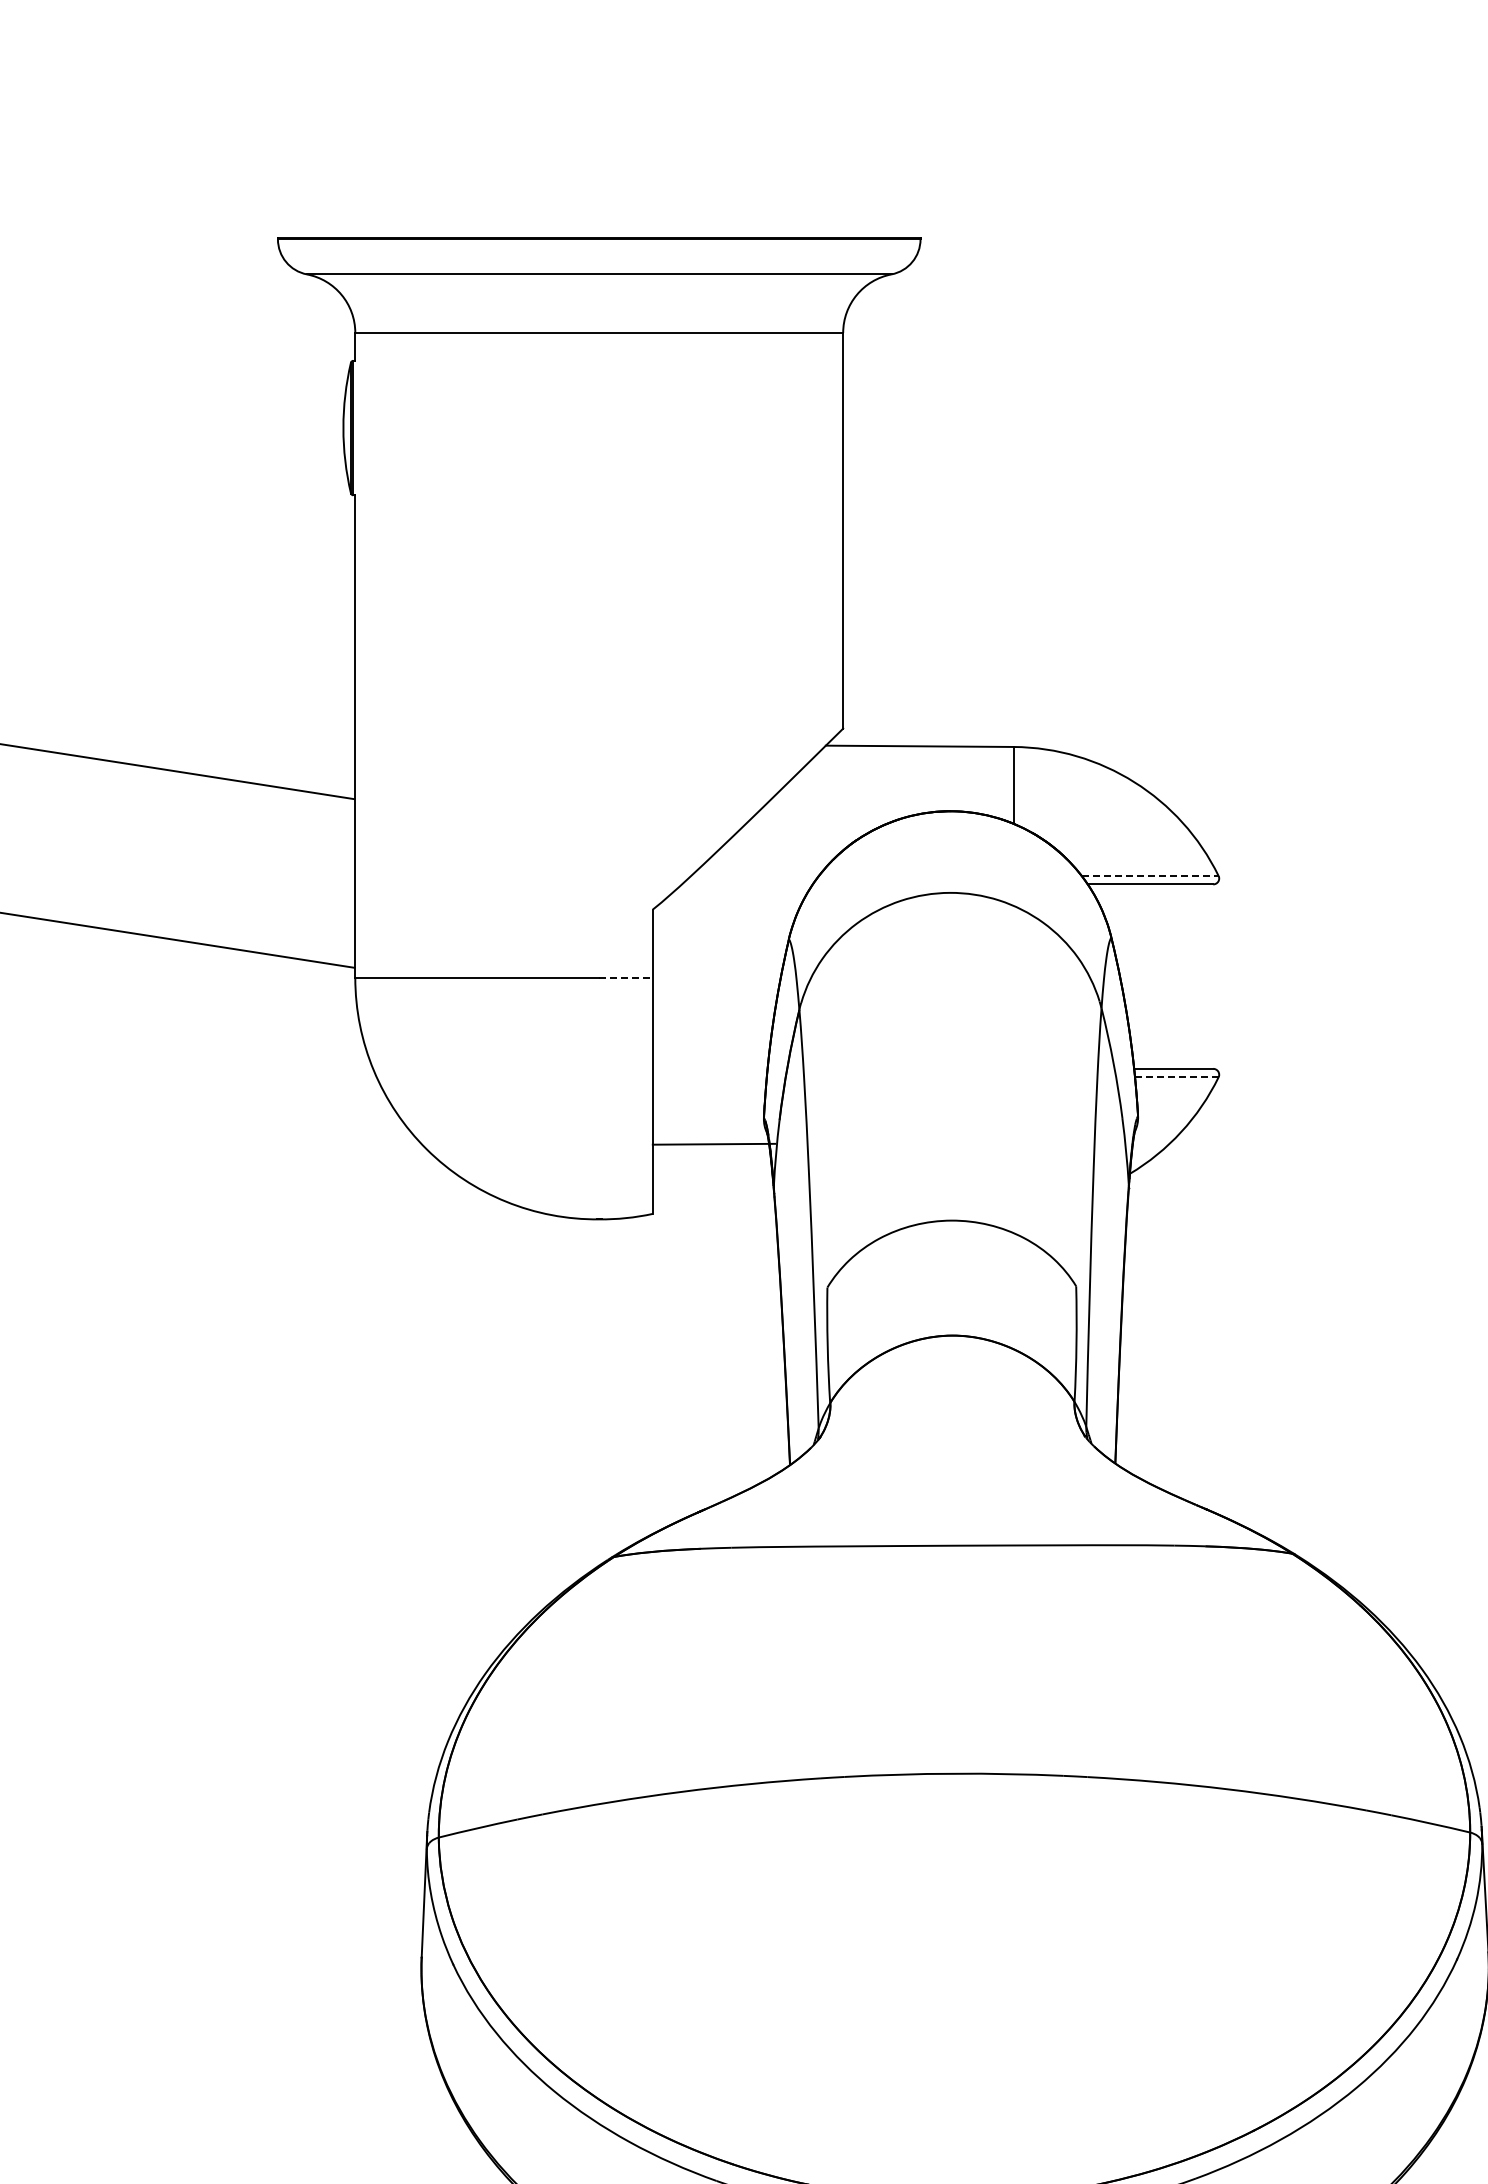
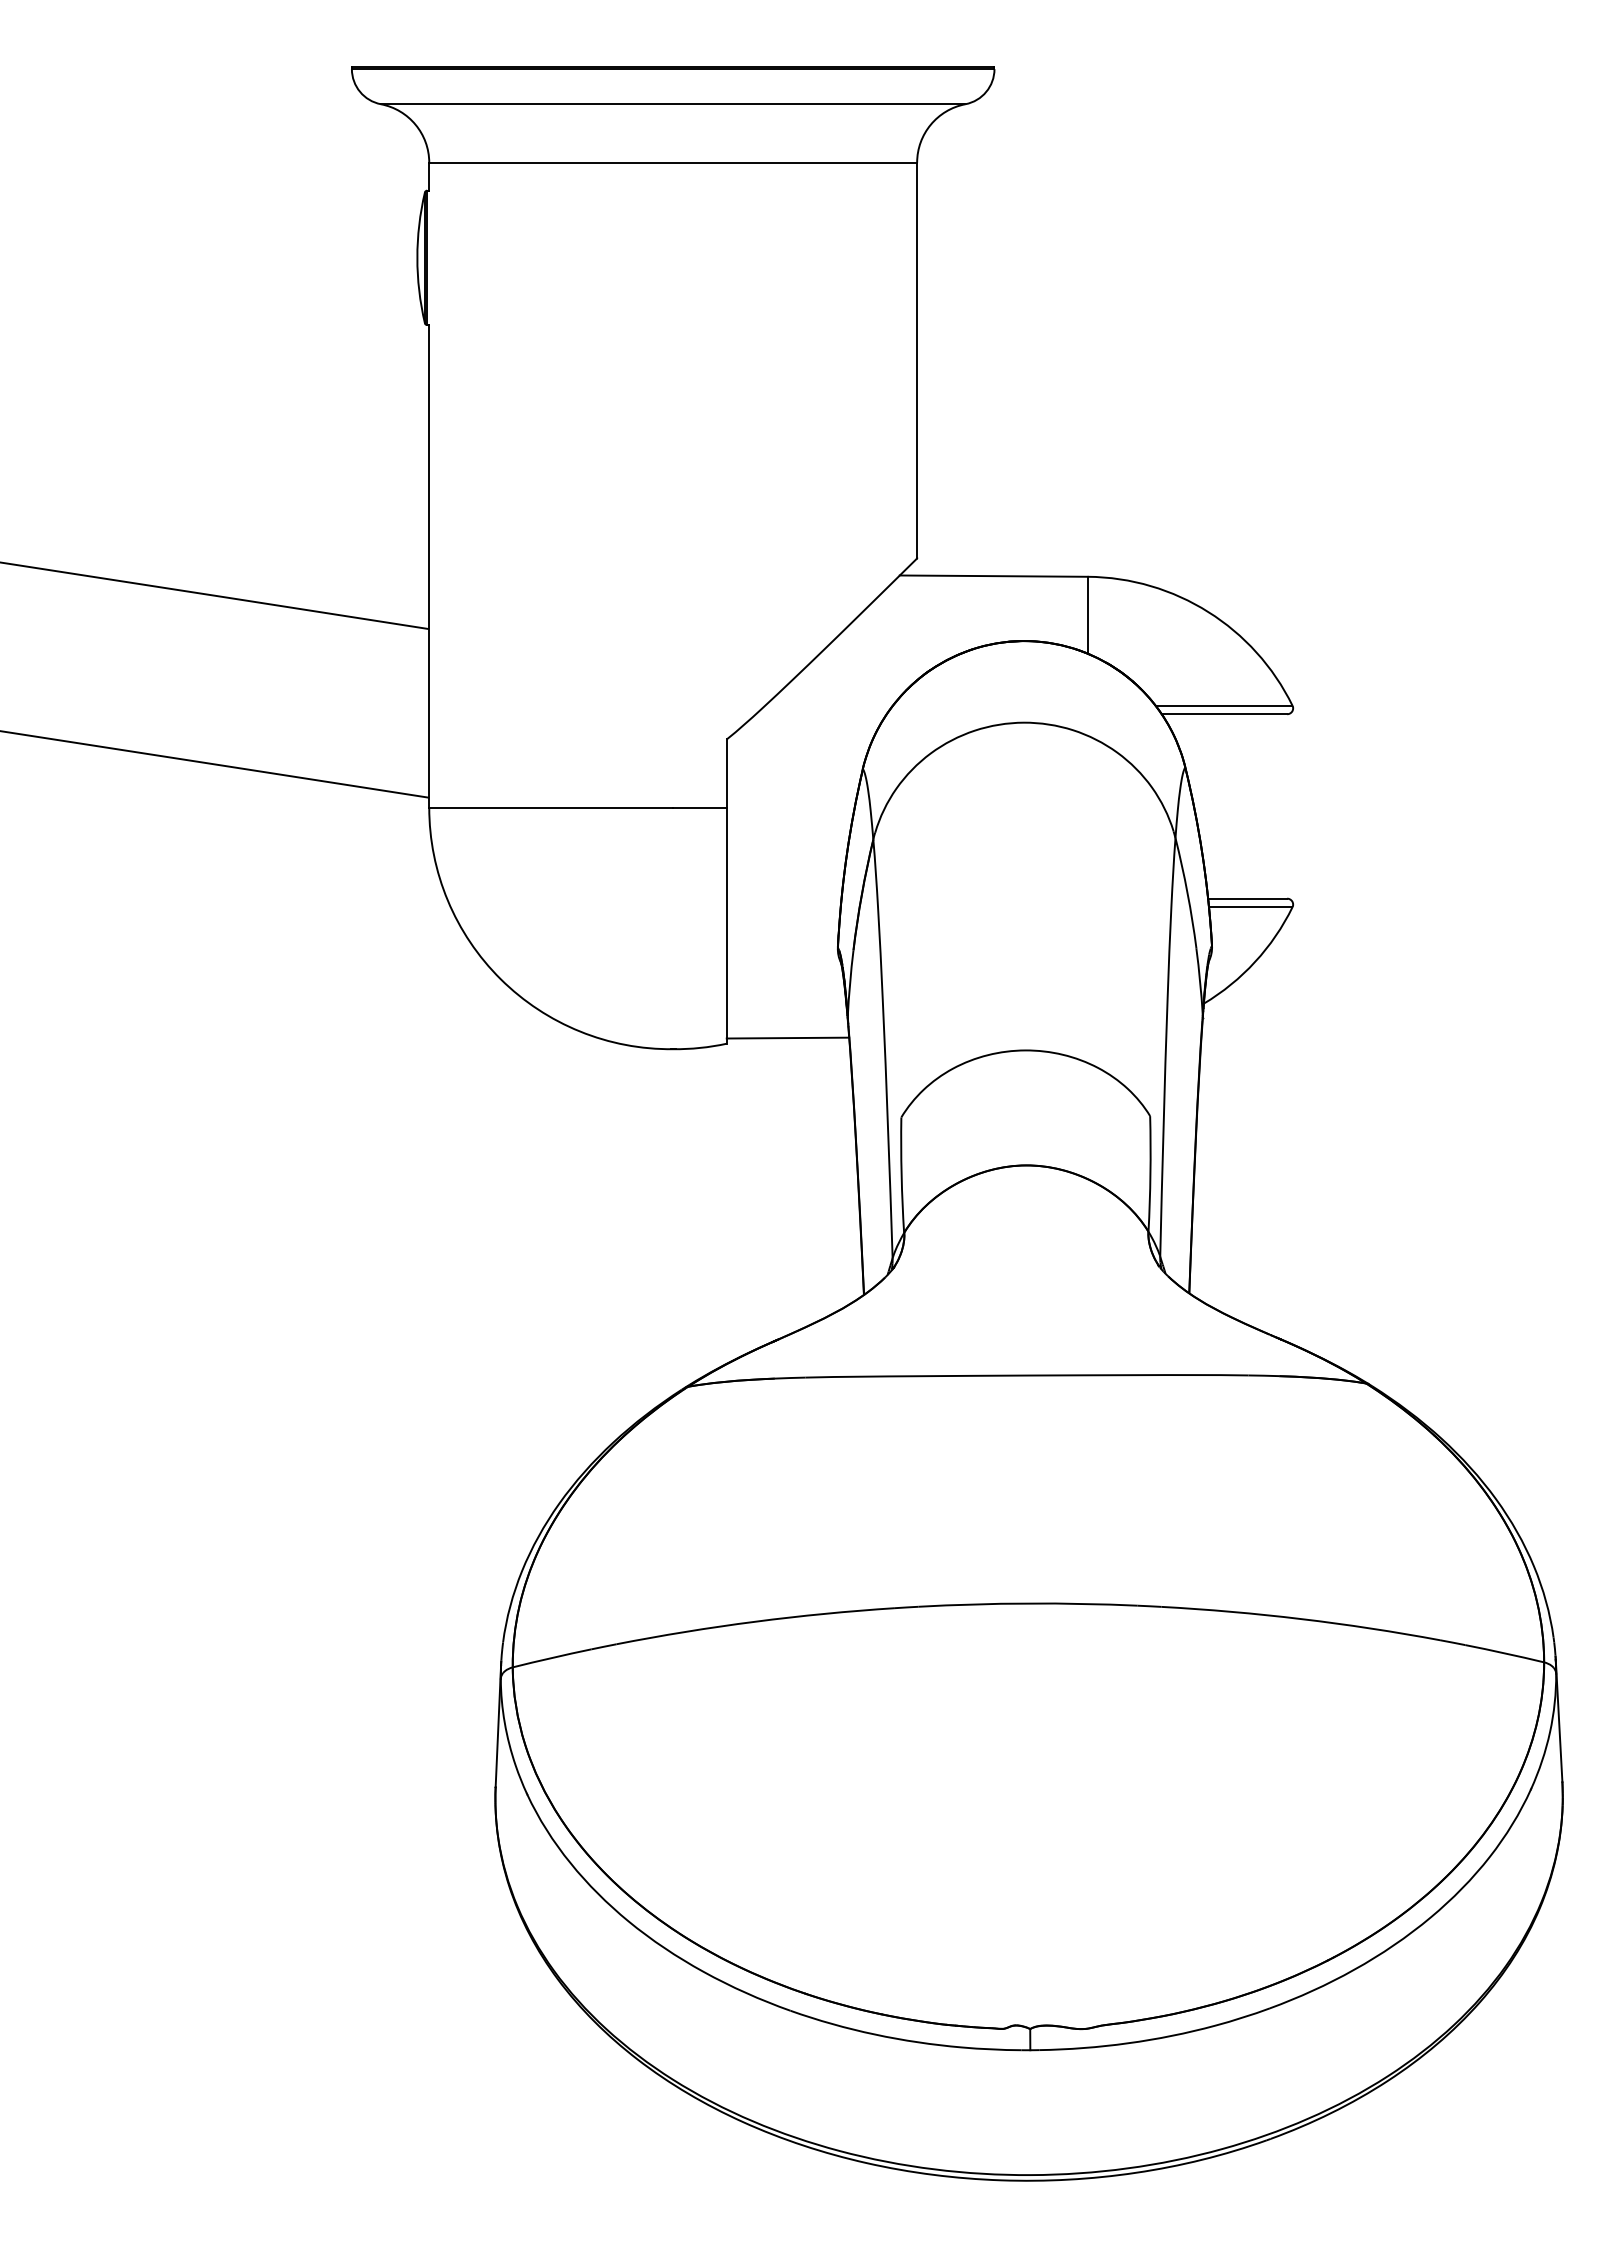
line: (1150, 875) -> (1224, 705), dashed -> solid
line: (625, 977) -> (699, 807), dashed -> solid
line: (1176, 1077) -> (1250, 907), dashed -> solid
line: (713, 1143) -> (787, 1037), moved

